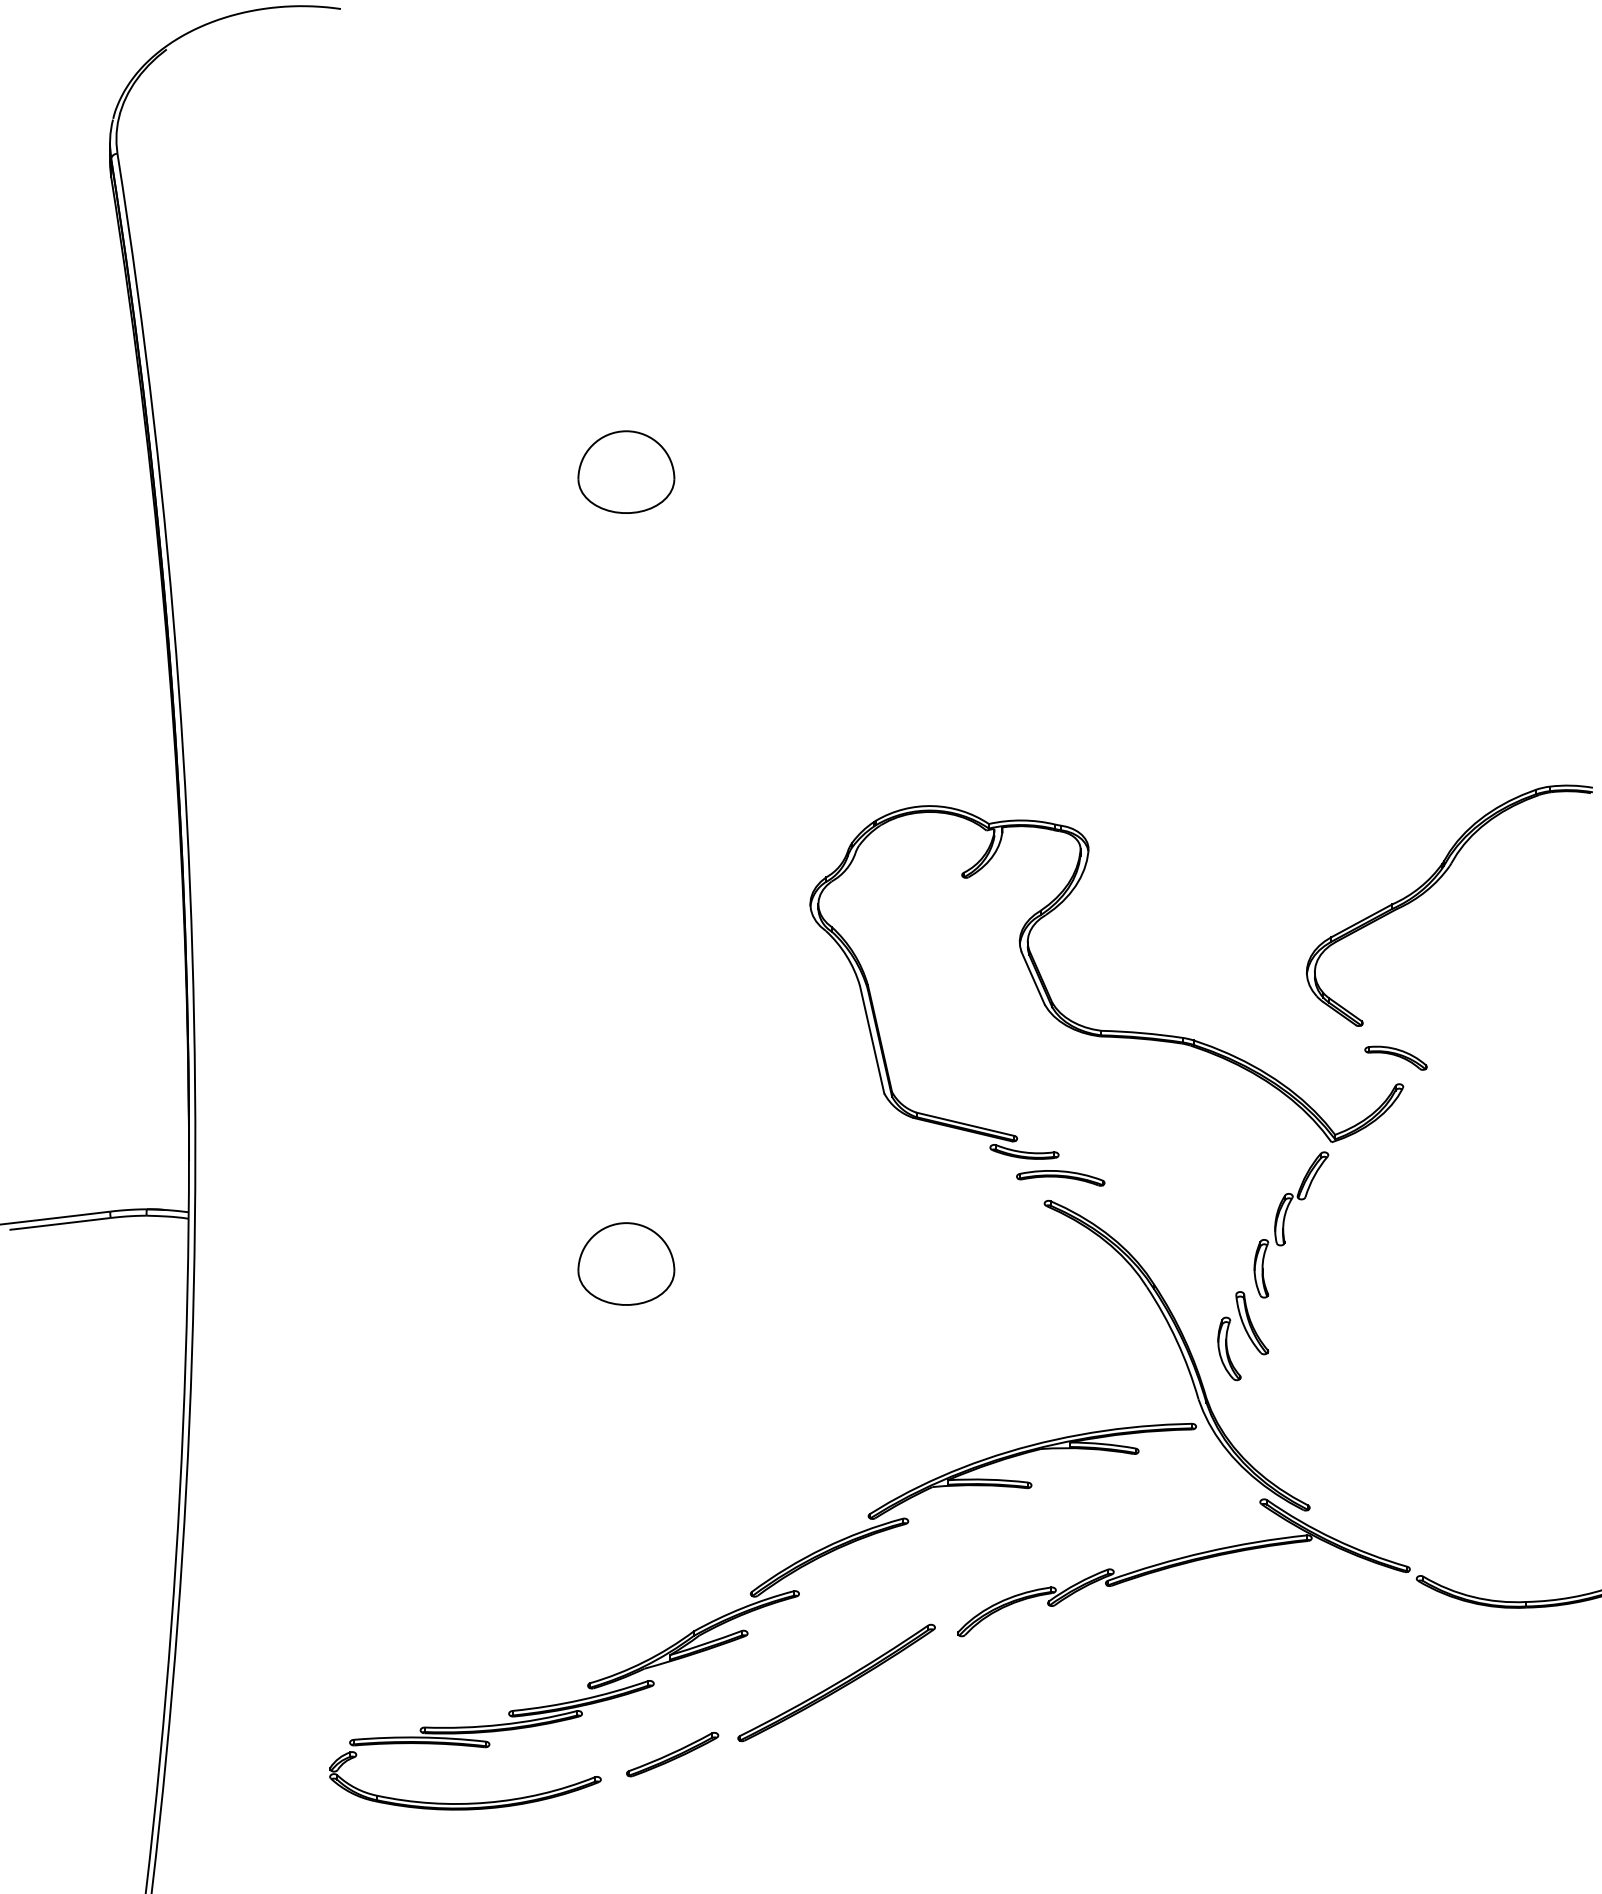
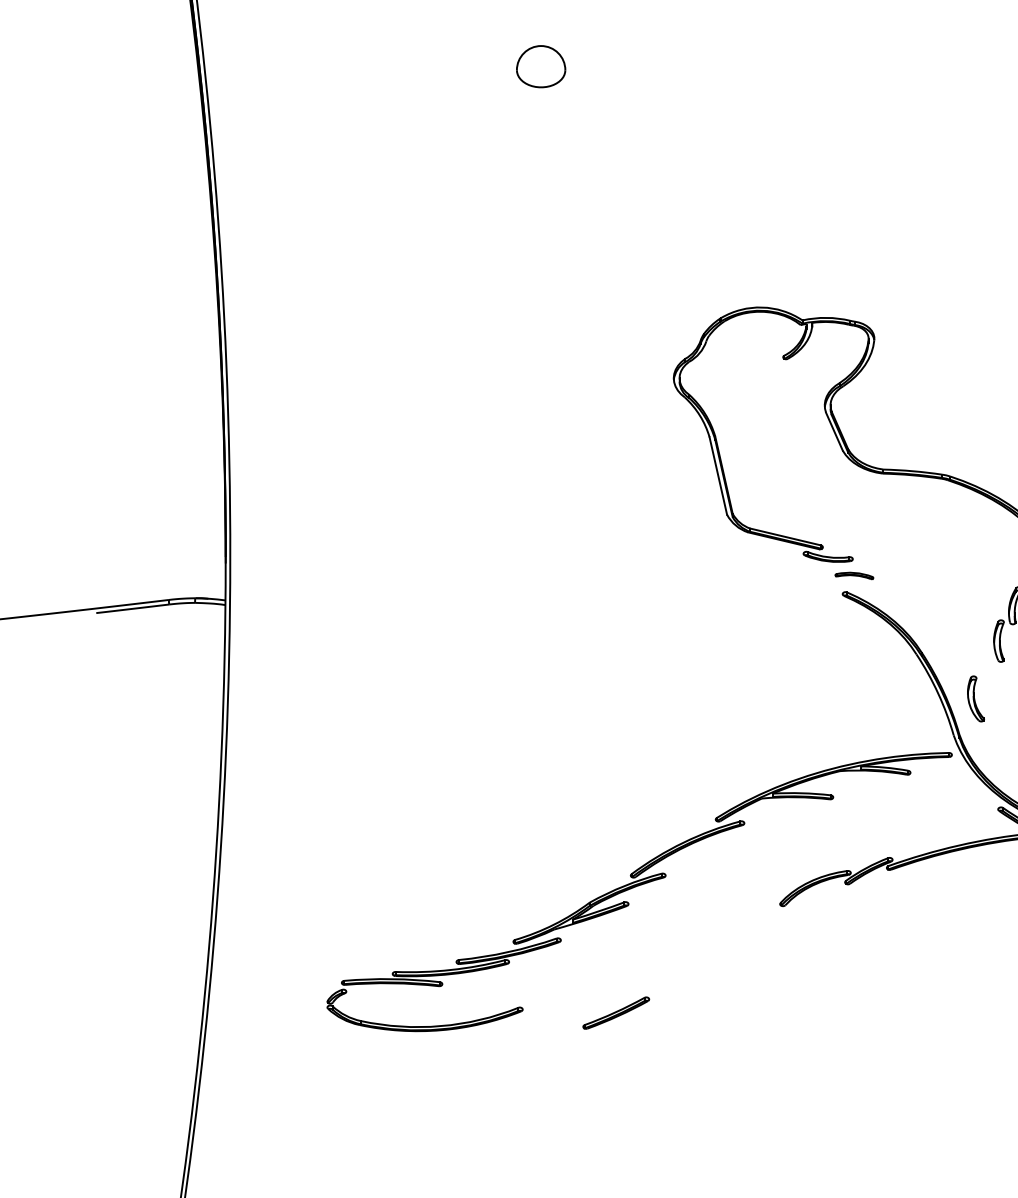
part: (626, 471) -> (541, 66), size x0.7
part: (1060, 1178) -> (854, 576), size x0.6
part: (626, 1263) -> (541, 637), removed
part: (1252, 1323) -> (992, 680), removed
part: (836, 1682) -> (692, 939), removed
part: (672, 1754) -> (616, 1013), moved

